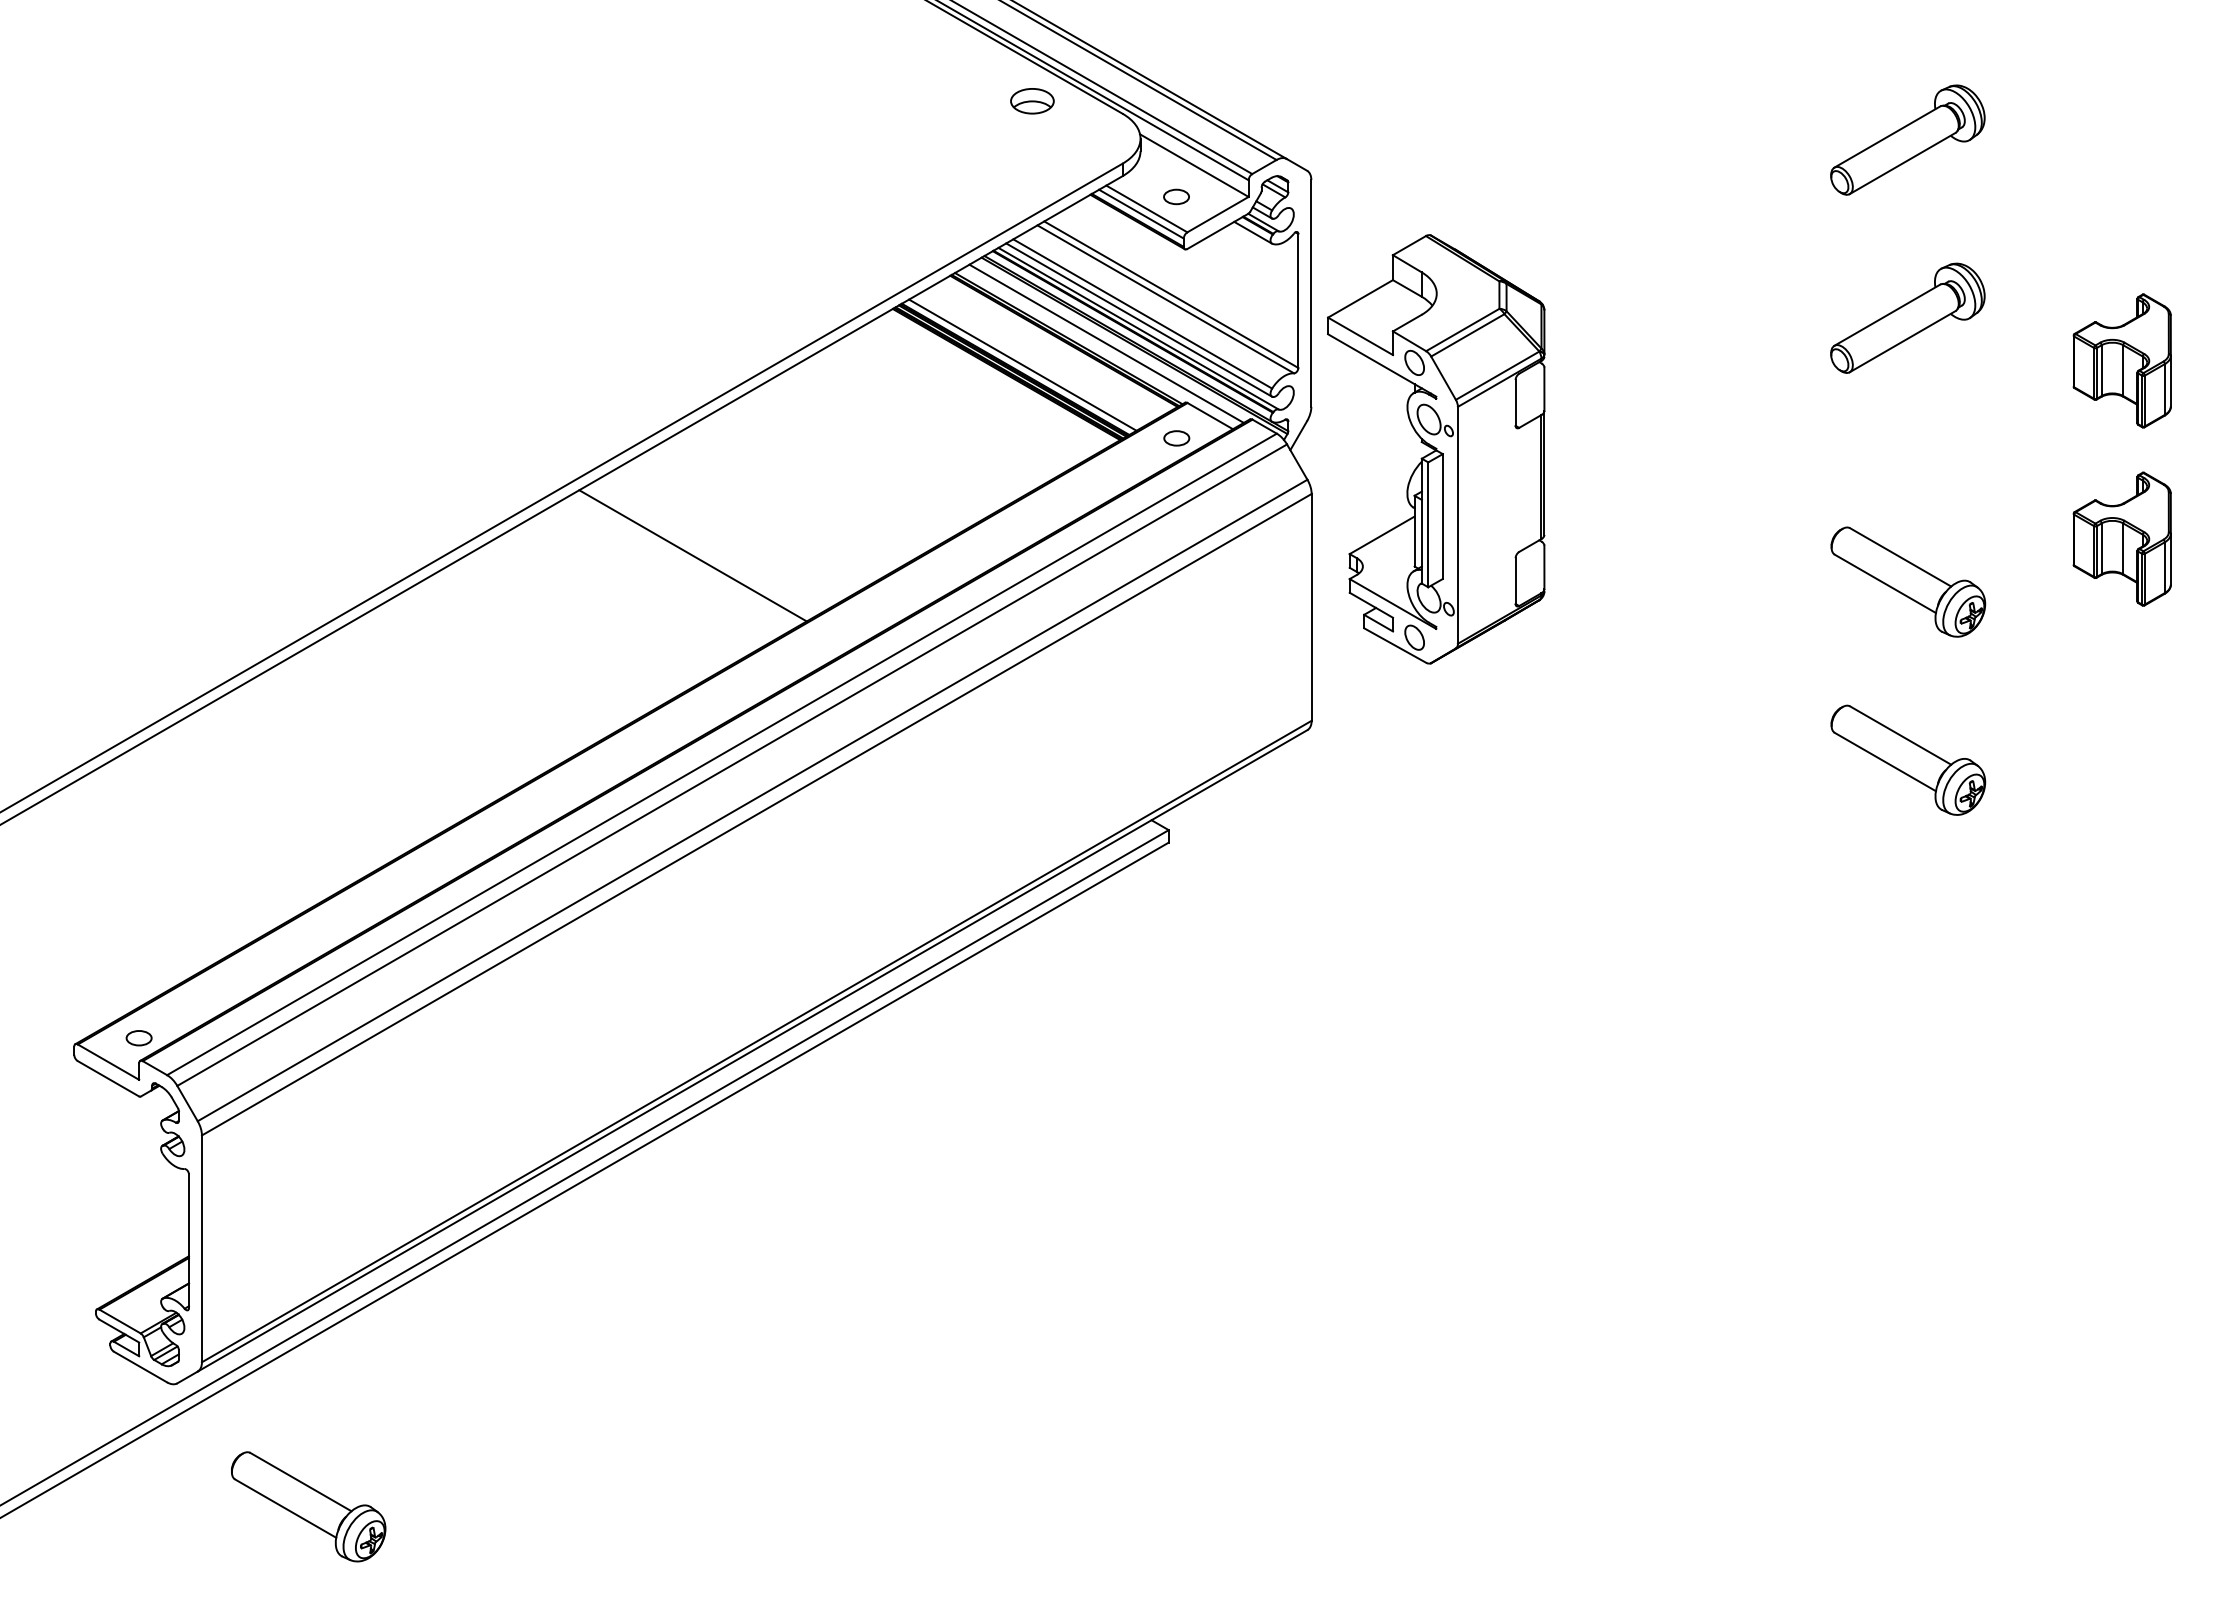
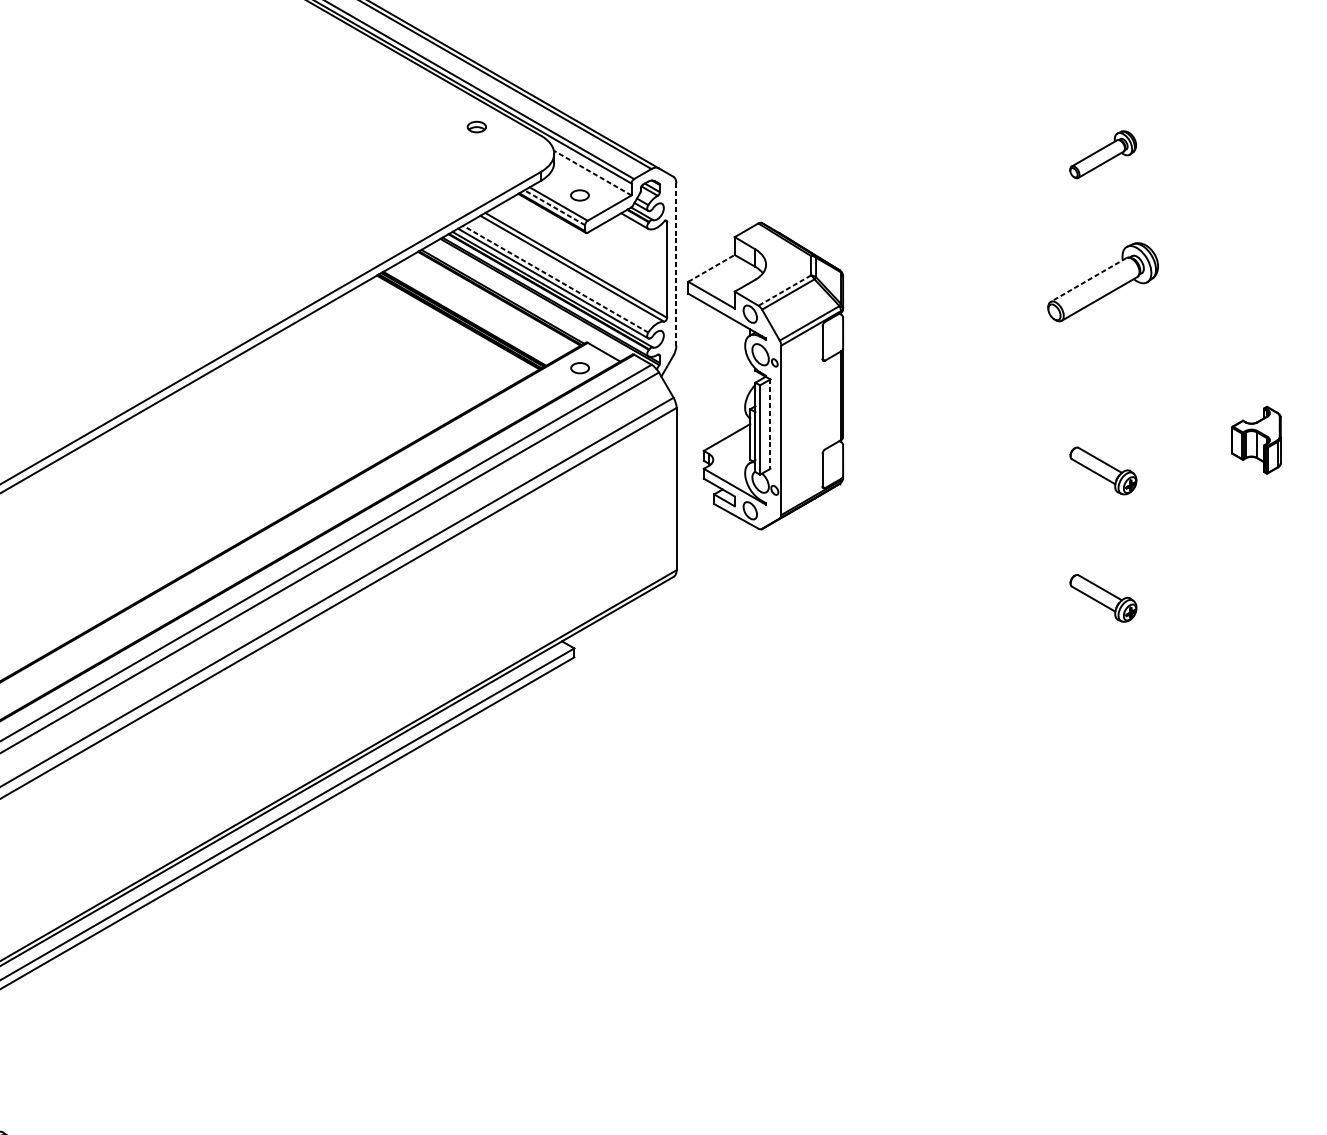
part: (1032, 101) -> (476, 127), size x0.6
part: (1907, 139) -> (1102, 154), size x0.6
line: (1194, 165) -> (592, 172), solid -> dashed
line: (1141, 214) -> (554, 208), solid -> dashed
line: (1311, 294) -> (676, 265), solid -> dashed
line: (1360, 298) -> (711, 268), solid -> dashed
line: (1142, 313) -> (555, 278), solid -> dashed
line: (1886, 315) -> (1087, 280), solid -> dashed
line: (1462, 330) -> (784, 291), solid -> dashed
line: (1106, 343) -> (529, 300), removed
part: (2121, 360) -> (1255, 312), removed
line: (1022, 364) -> (469, 315), removed
line: (1442, 517) -> (770, 424), solid -> dashed
part: (2121, 538) -> (1255, 439), size x0.7
line: (692, 555) -> (233, 451), removed
part: (1908, 581) -> (1103, 470), size x0.6
part: (1908, 759) -> (1103, 597), size x0.6

